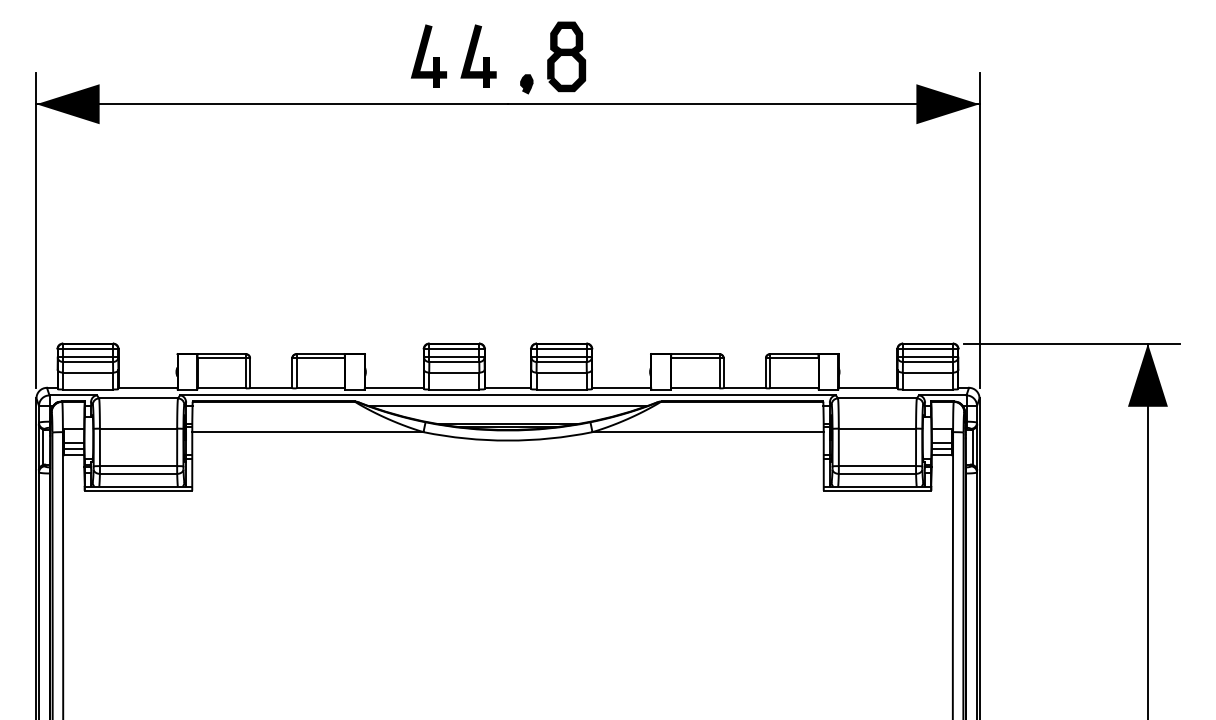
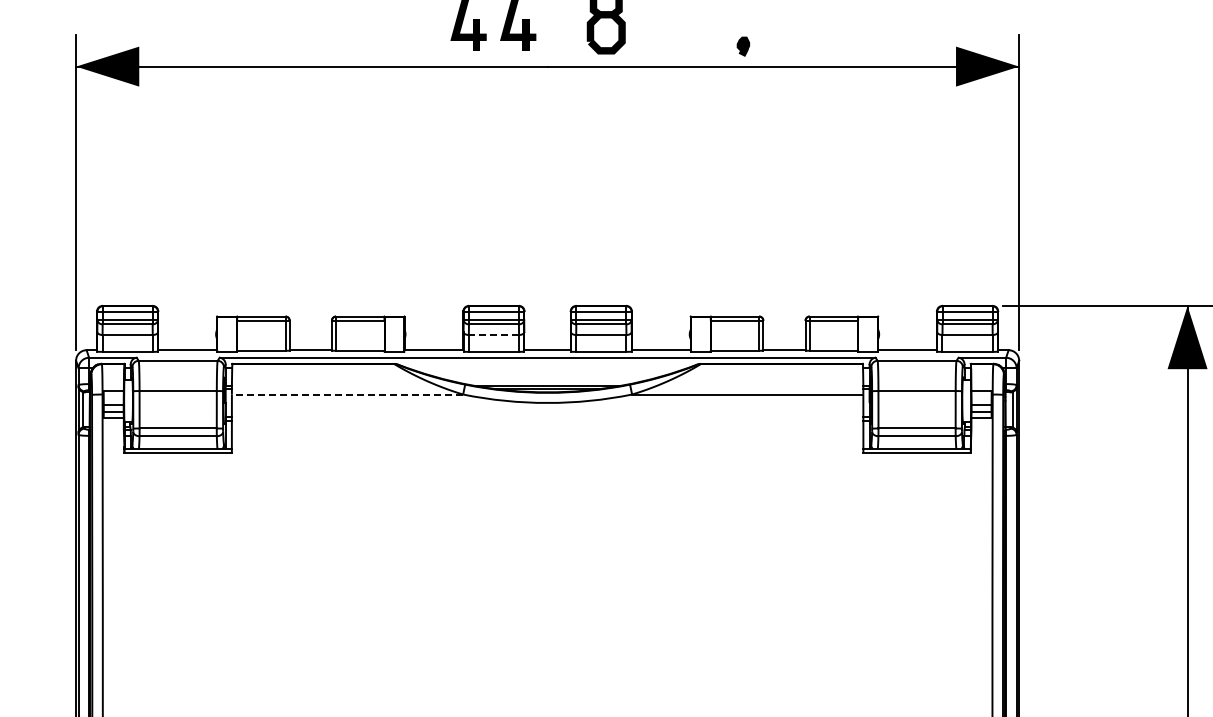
part: (526, 84) -> (743, 46), moved
line: (453, 372) -> (493, 334), solid -> dashed
line: (507, 405) -> (547, 367), removed
line: (307, 432) -> (347, 394), solid -> dashed

